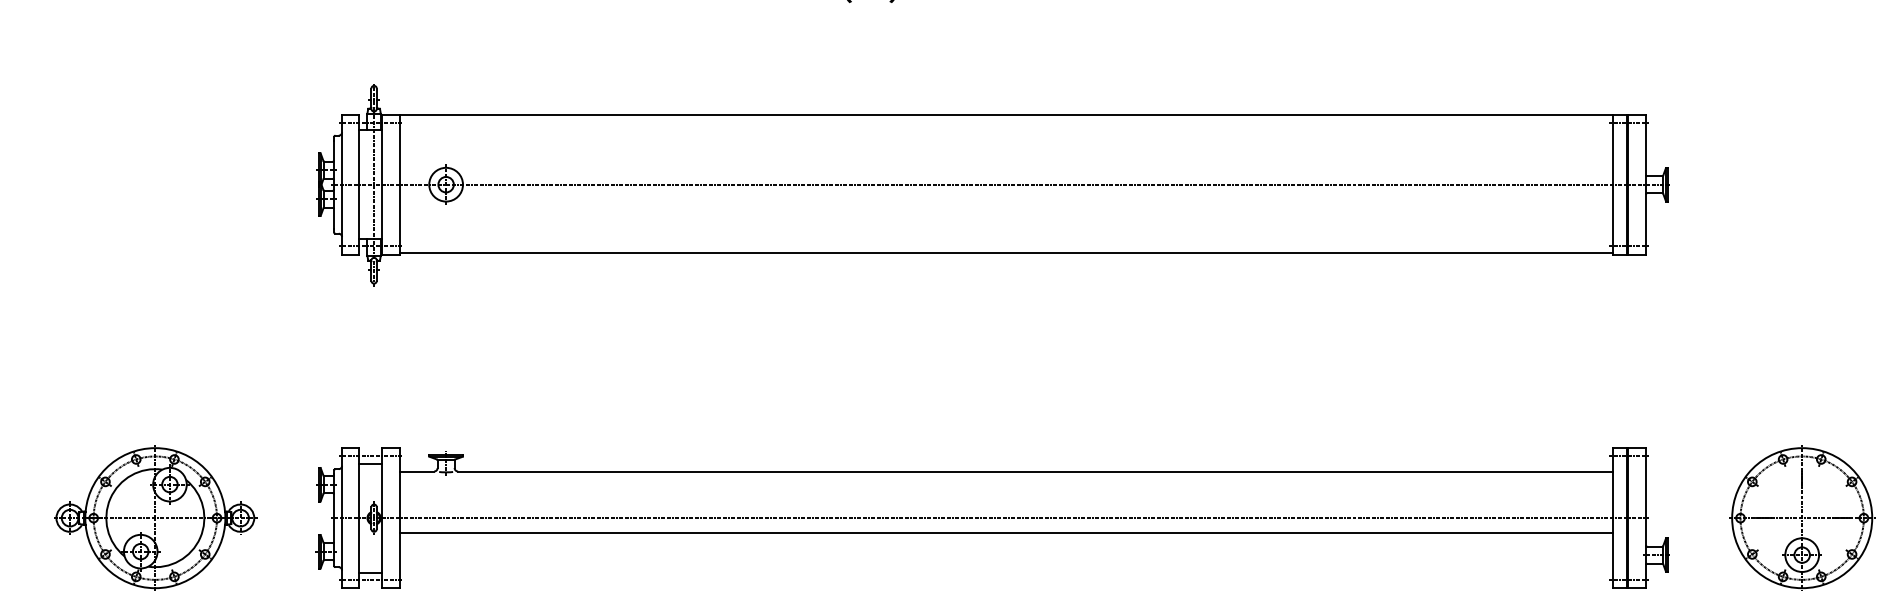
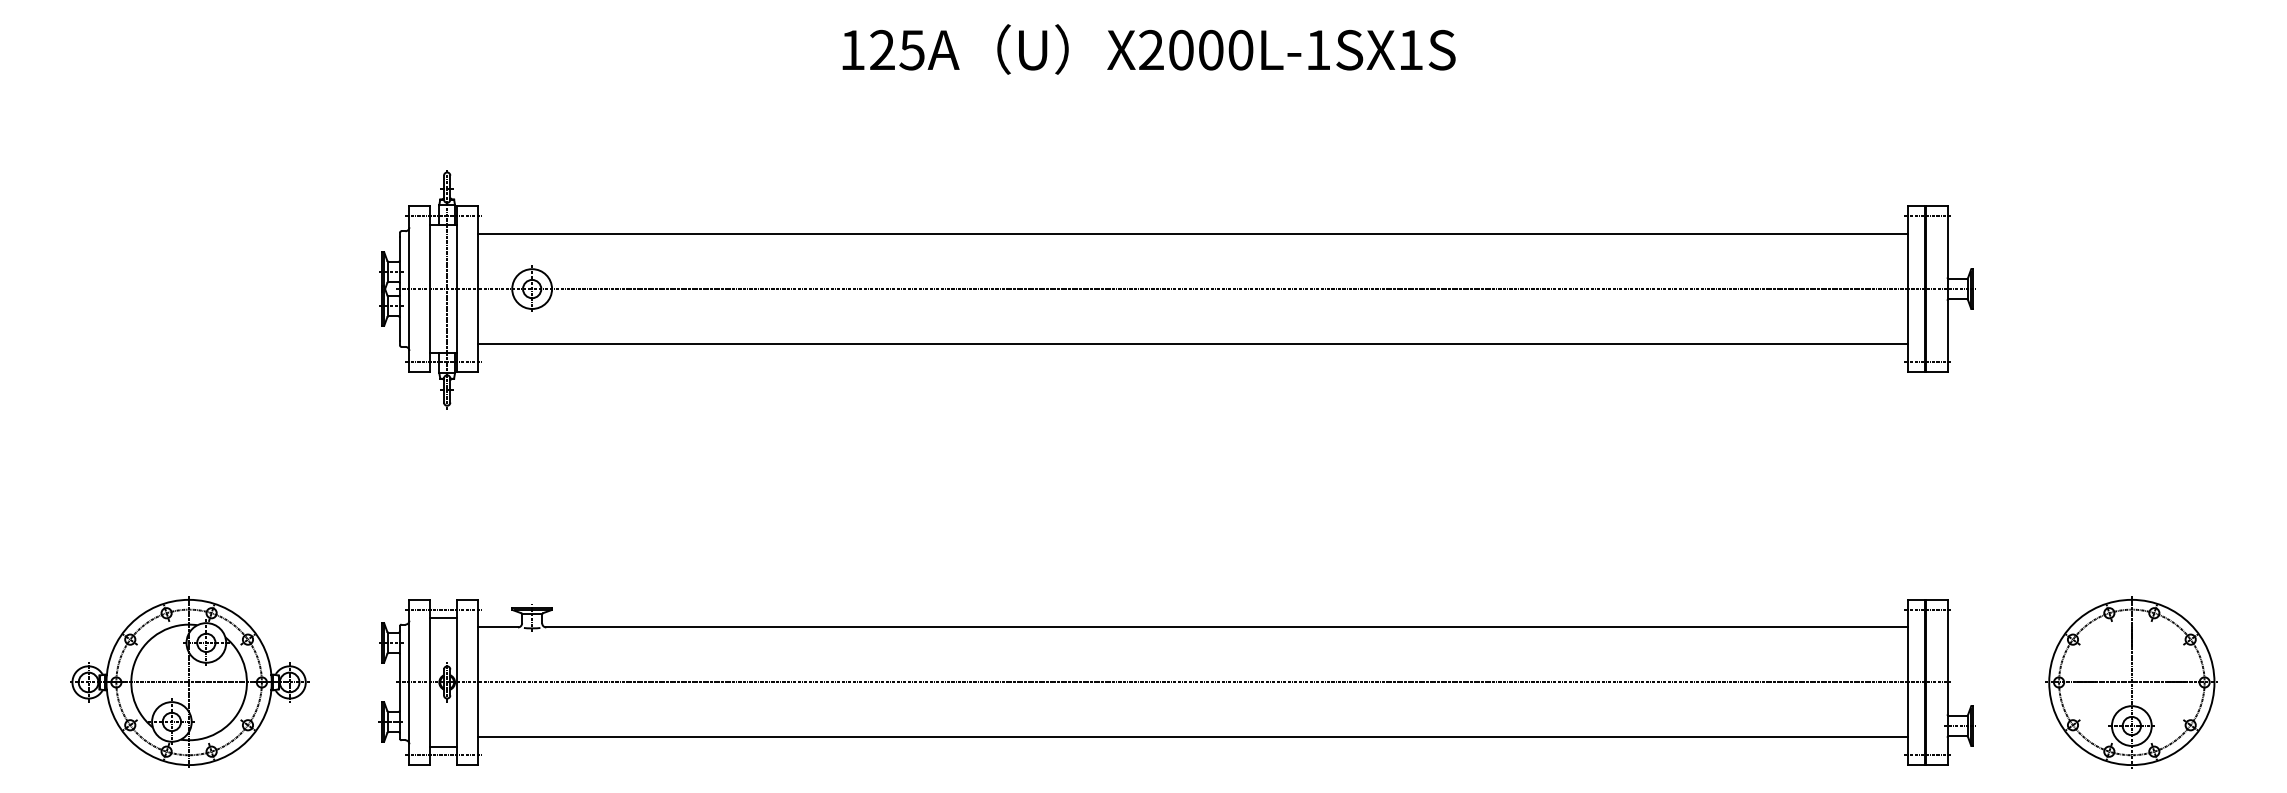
line: (1005, 115) -> (1192, 234), moved
line: (1005, 252) -> (1192, 344), moved
line: (1005, 533) -> (1192, 737), moved

